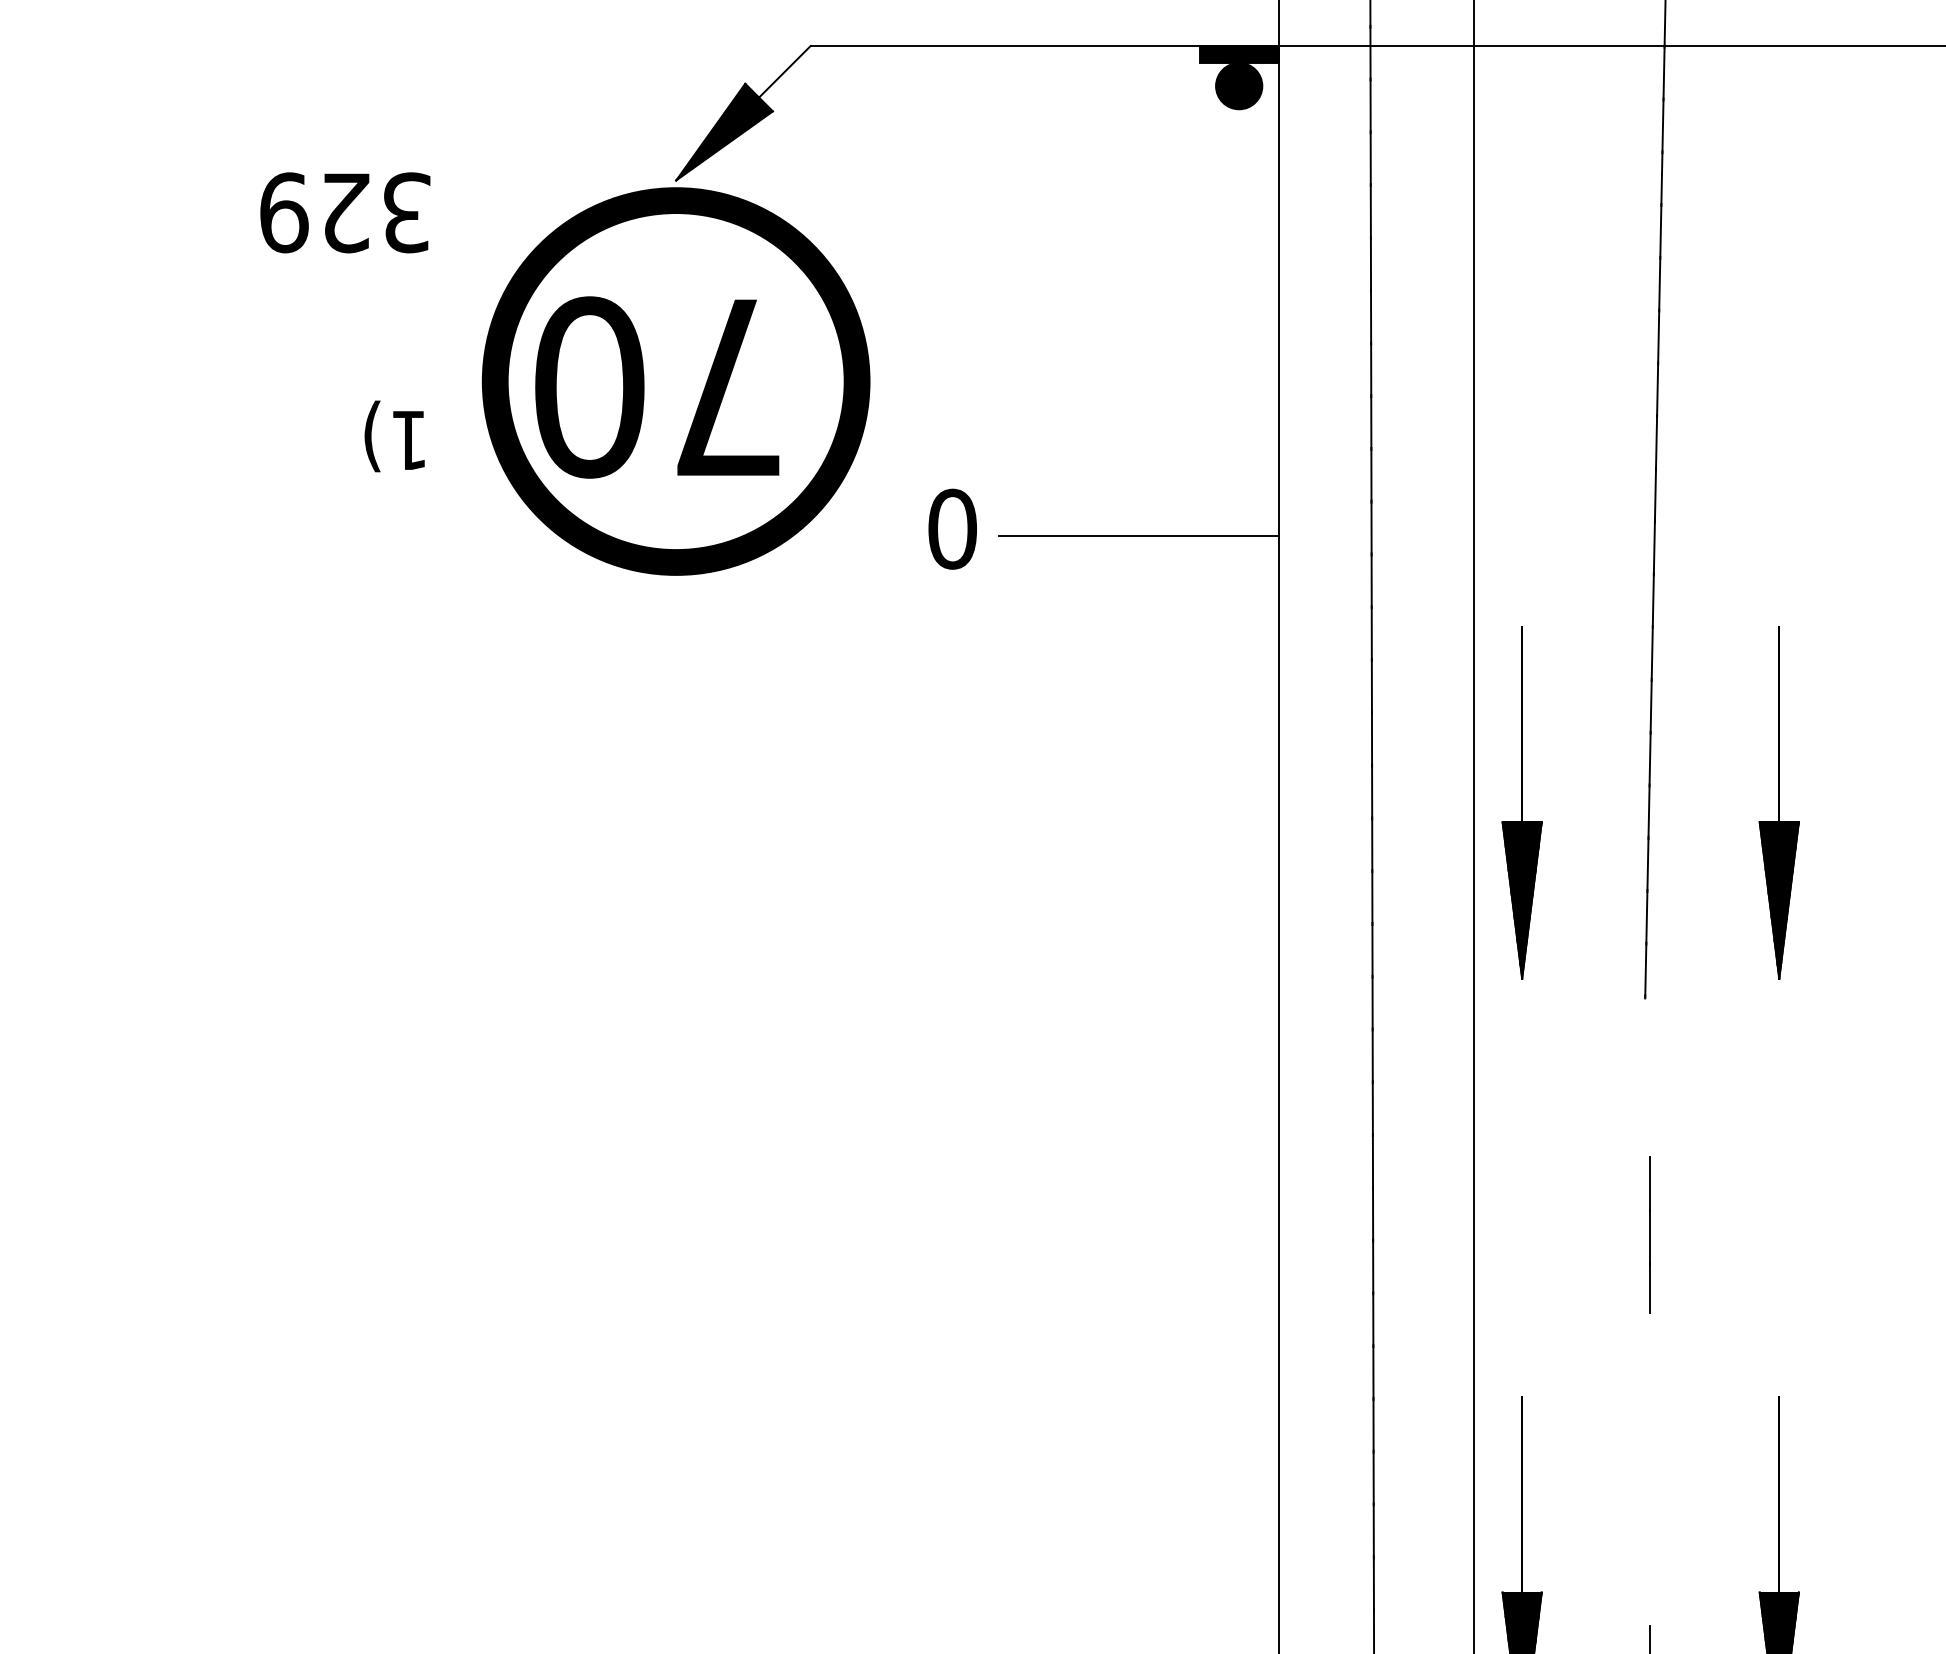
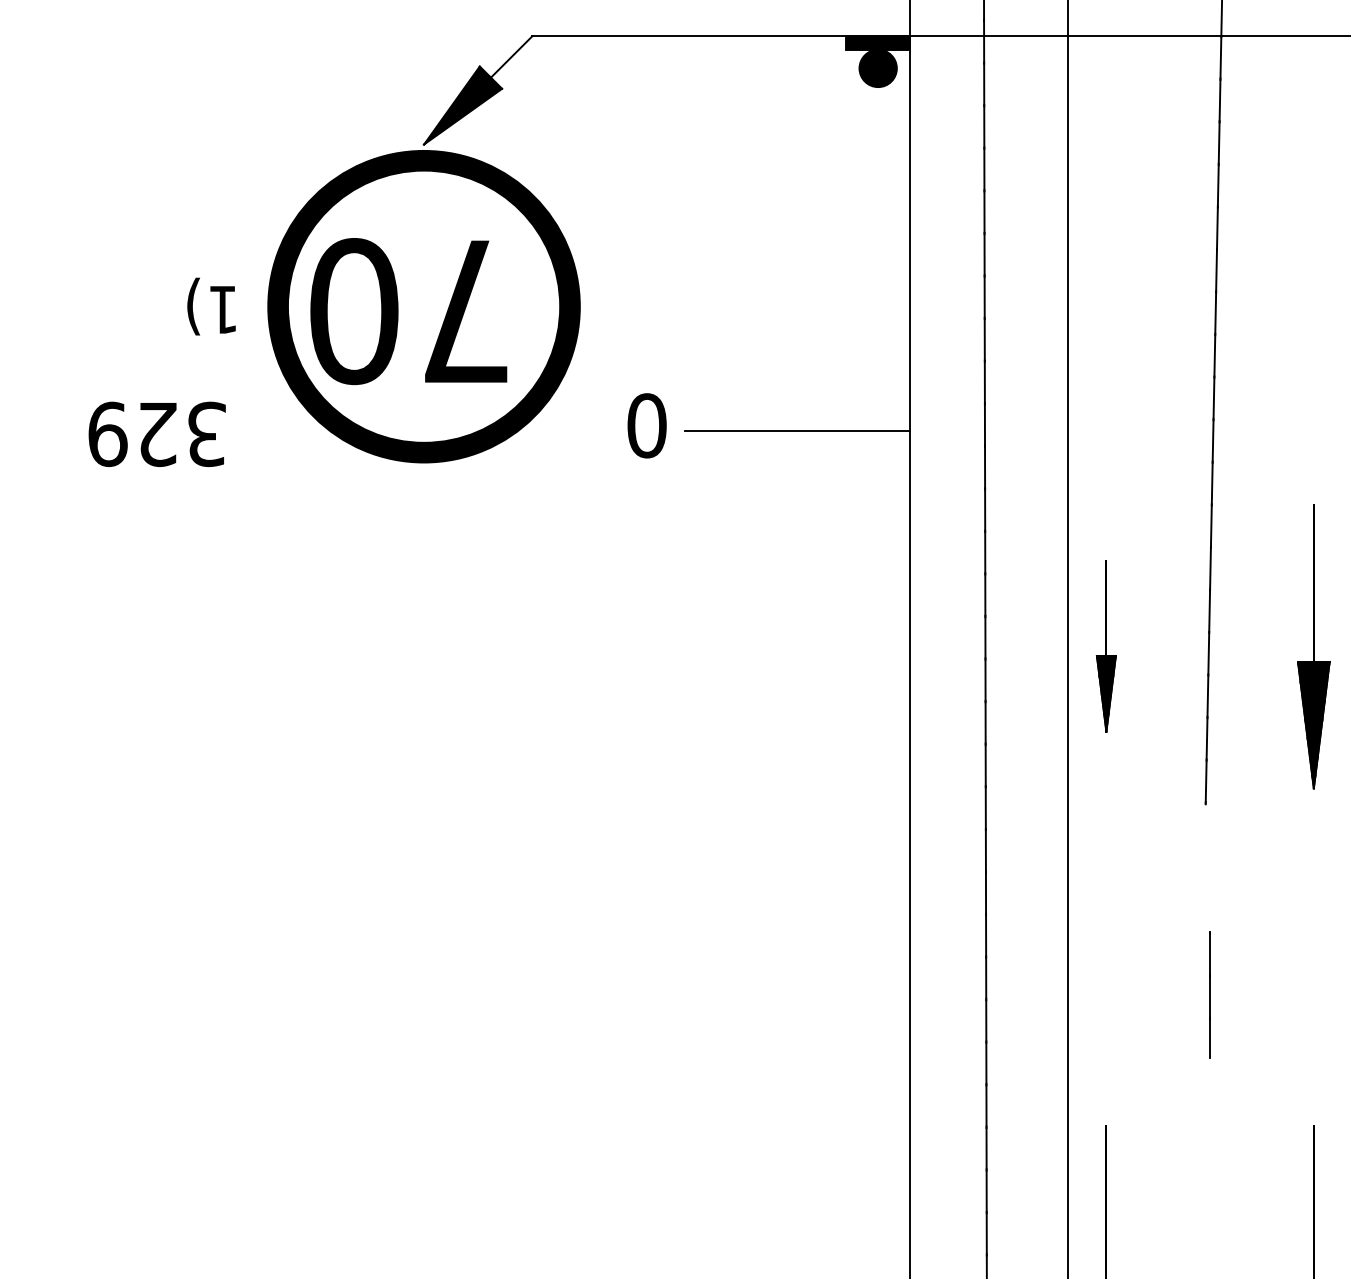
text: (345, 212) -> (157, 434), moved
text: (394, 436) -> (211, 306), moved
part: (1521, 802) -> (1105, 646), size x0.6

